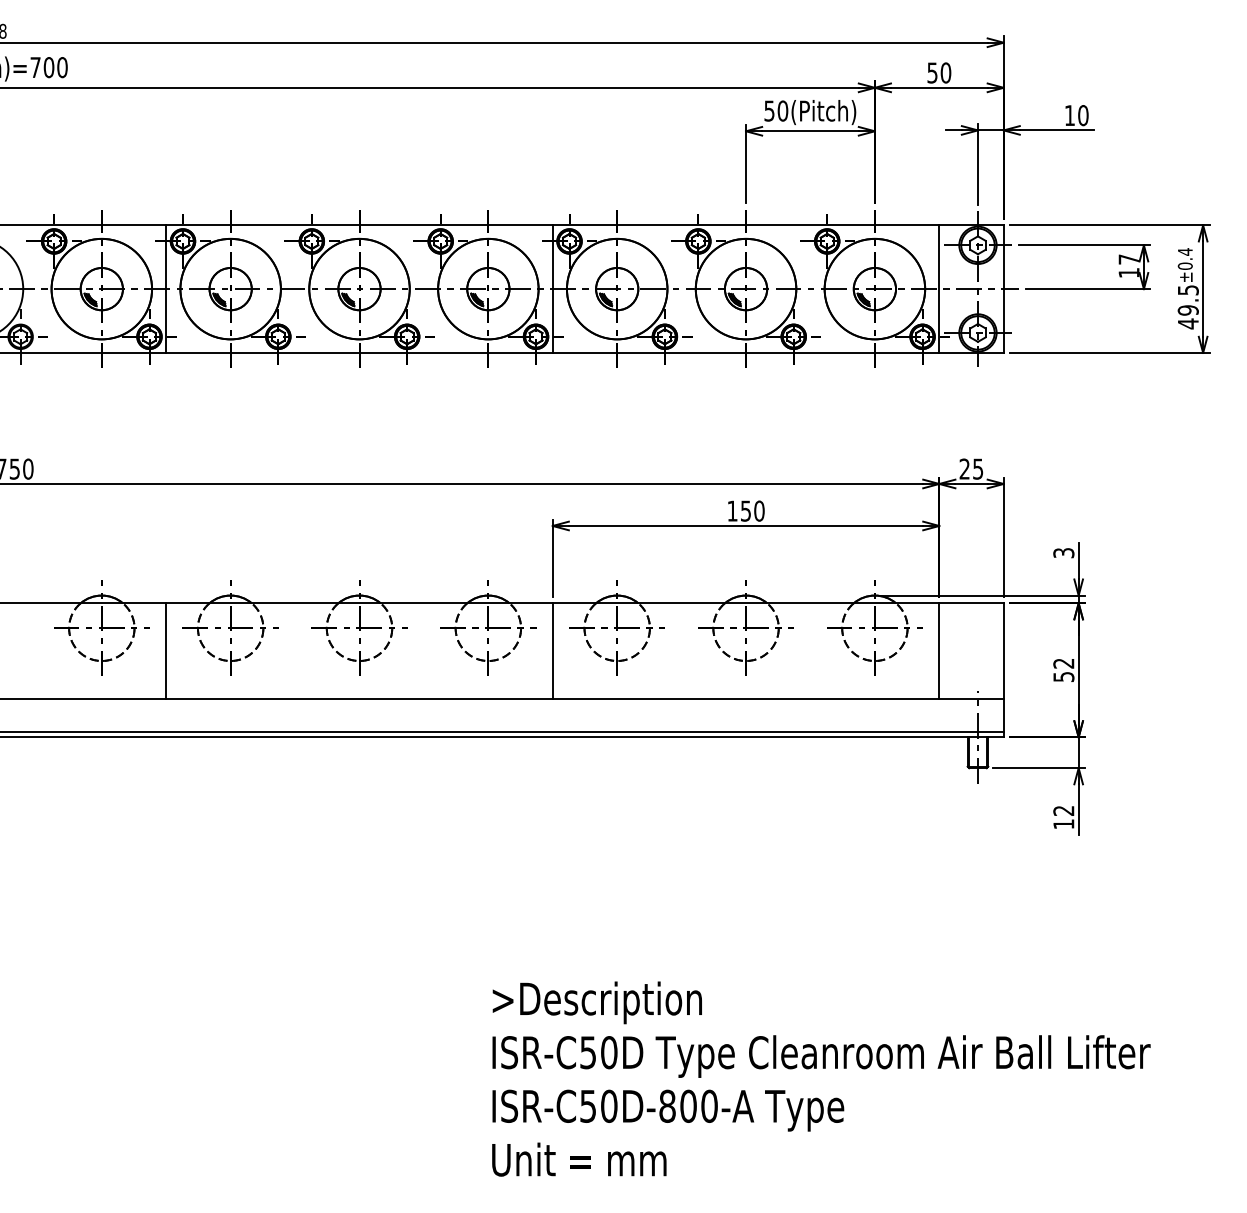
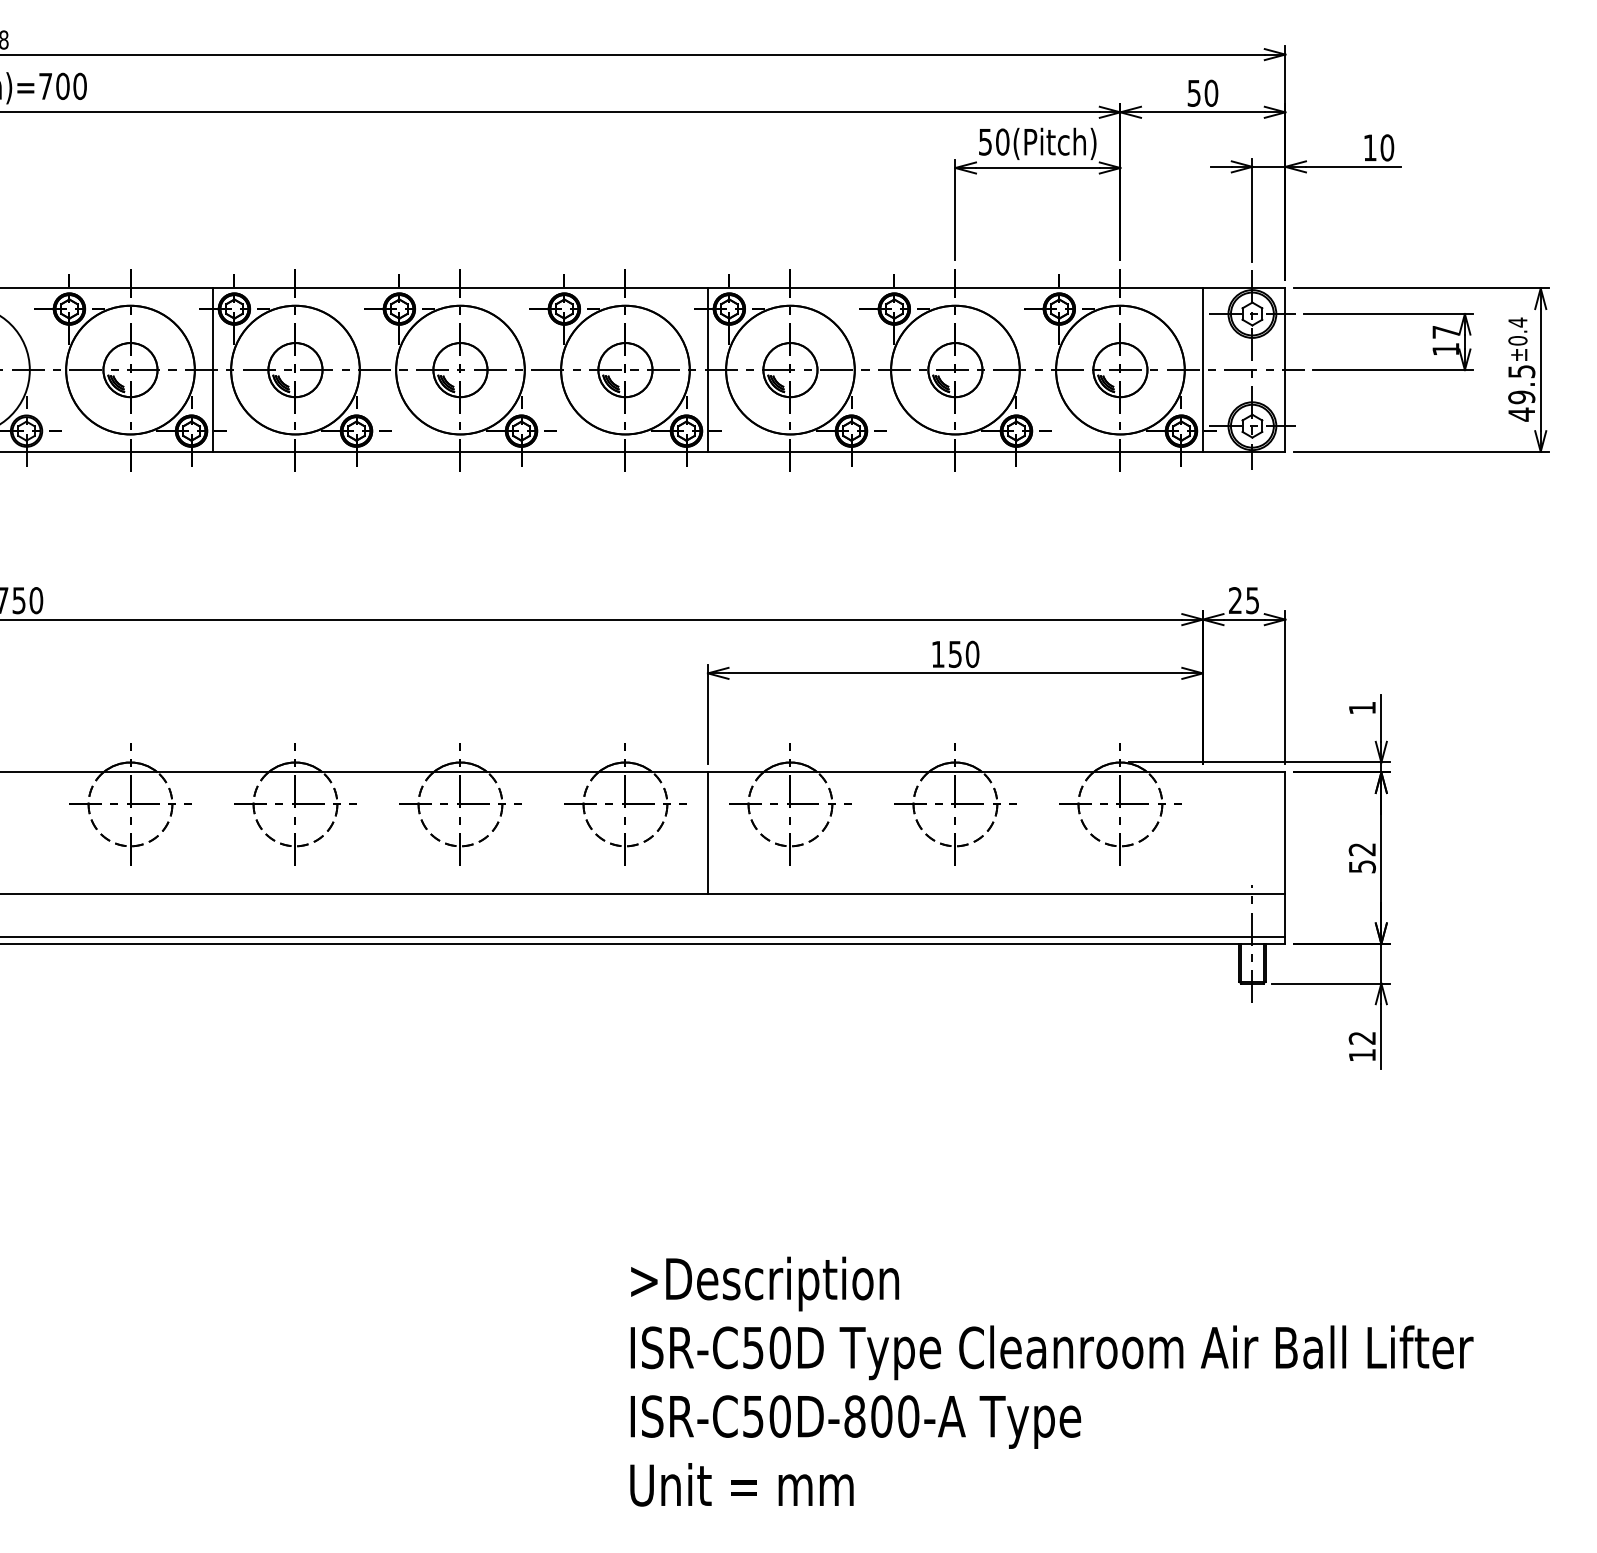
text: (1063, 553) -> (1361, 708), 3 -> 1
line: (166, 650) -> (213, 832), removed
line: (939, 650) -> (1203, 832), removed

